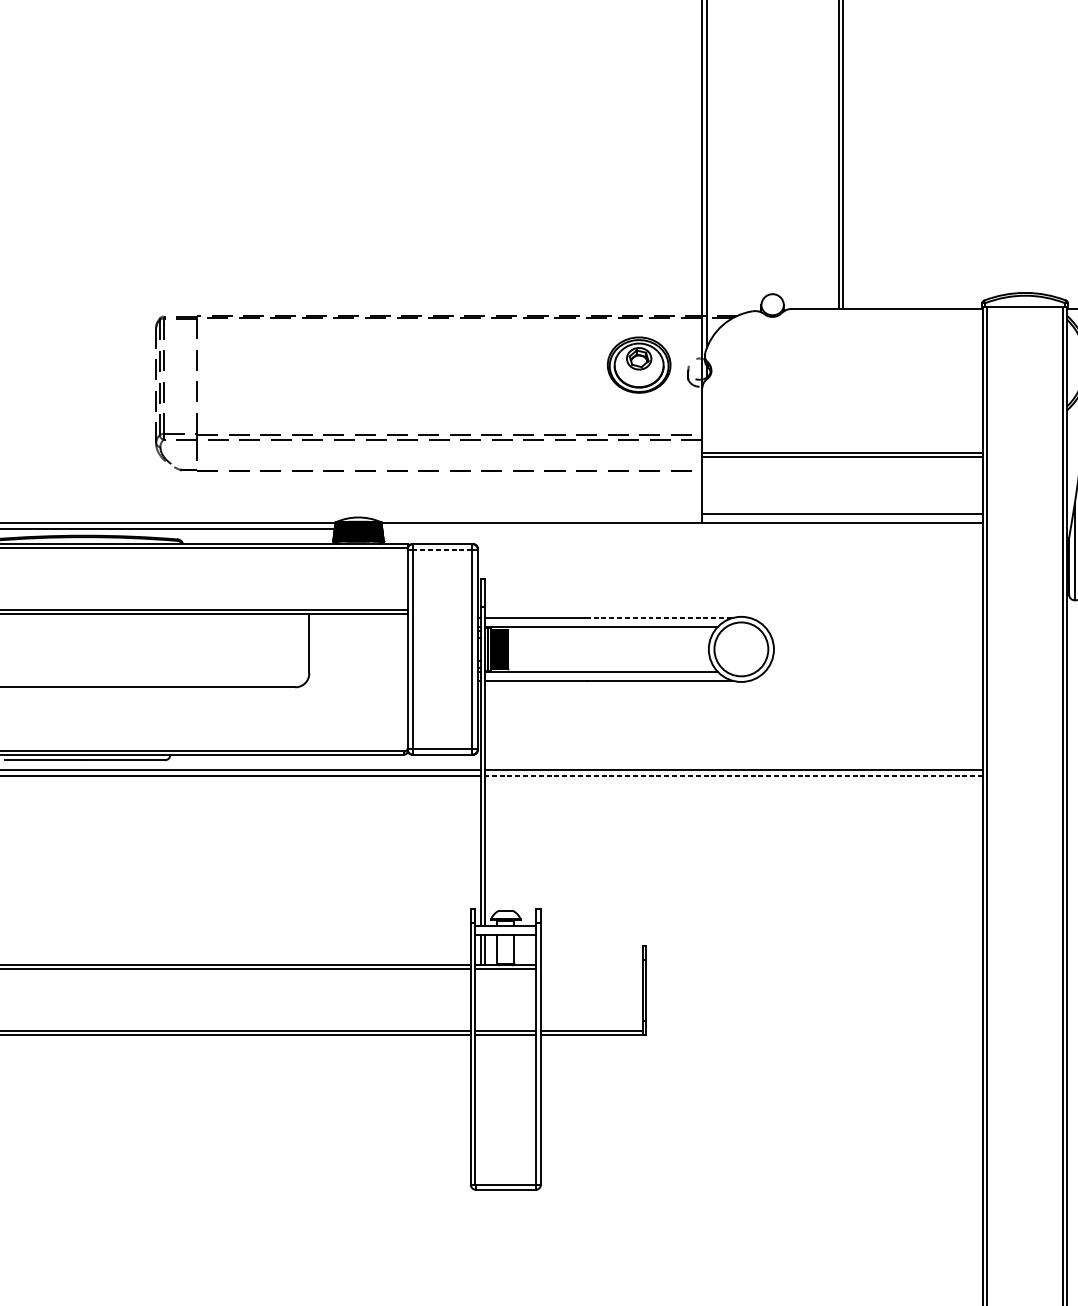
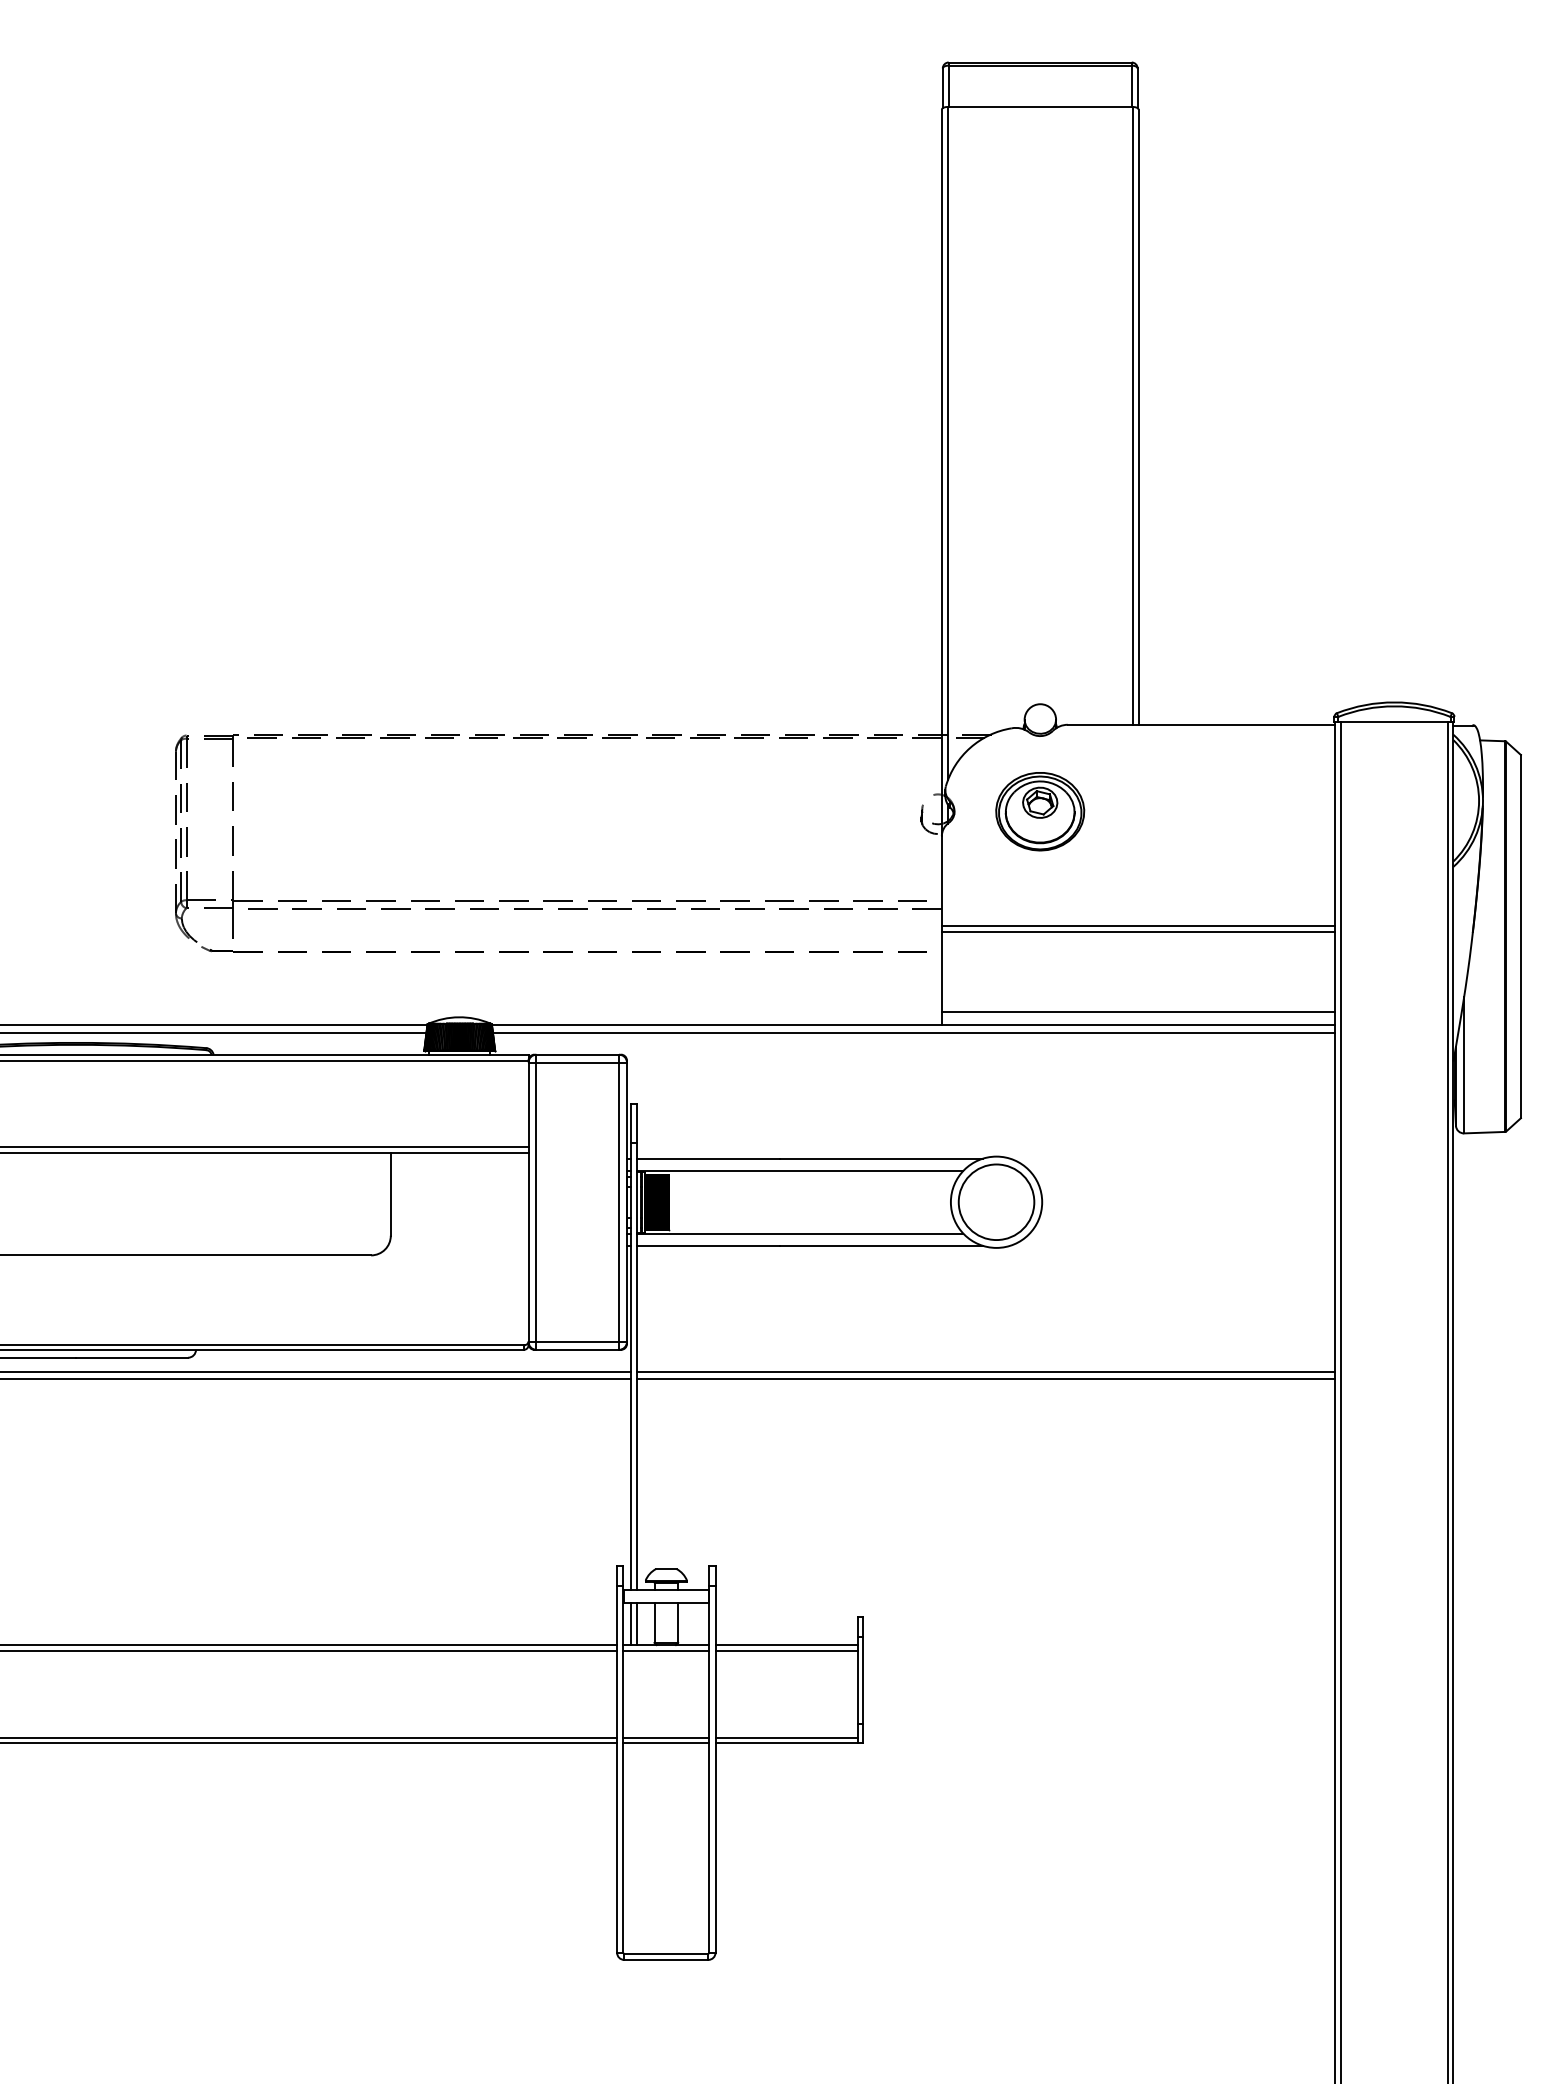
part: (639, 365) -> (1040, 811), moved
line: (682, 529) -> (913, 1033), added
line: (442, 549) -> (577, 1062), dashed -> solid
line: (659, 618) -> (881, 1158), dashed -> solid
line: (733, 775) -> (985, 1379), dashed -> solid
line: (591, 965) -> (786, 1645), added
line: (591, 969) -> (786, 1650), added

